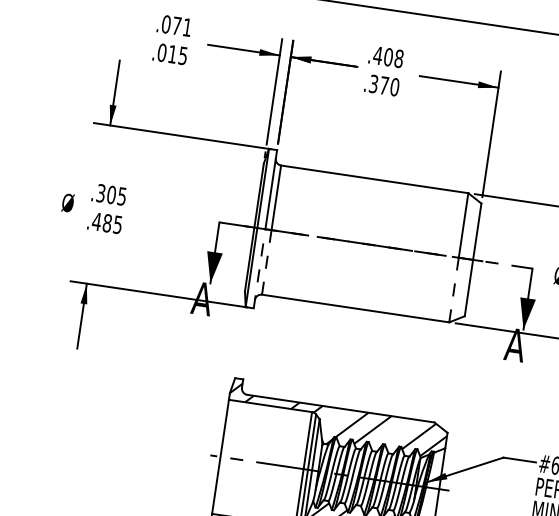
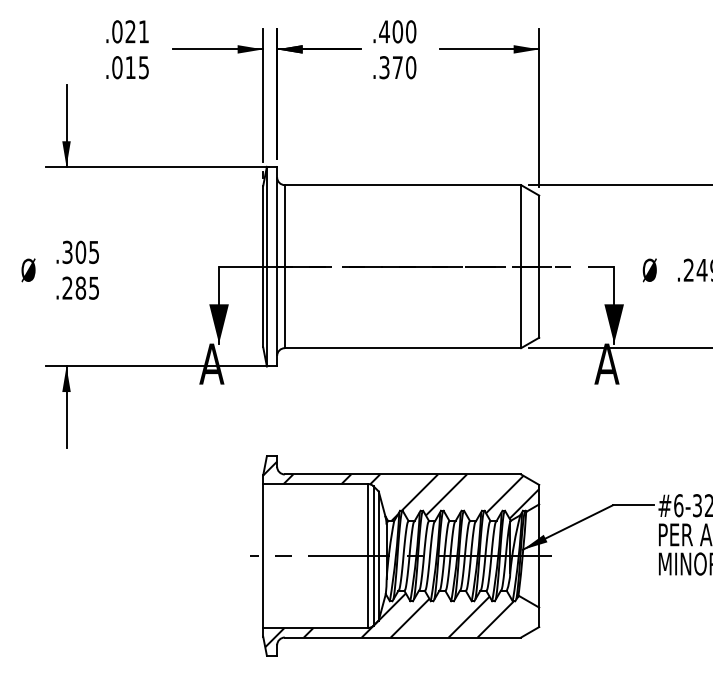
text: (176, 25) -> (130, 31), .071 -> .021
text: (399, 58) -> (411, 31), .408 -> .400
text: (96, 221) -> (67, 287), .485 -> .285
line: (266, 262) -> (284, 307), dashed -> solid
line: (259, 268) -> (277, 316), dashed -> solid
line: (454, 290) -> (521, 307), dashed -> solid

